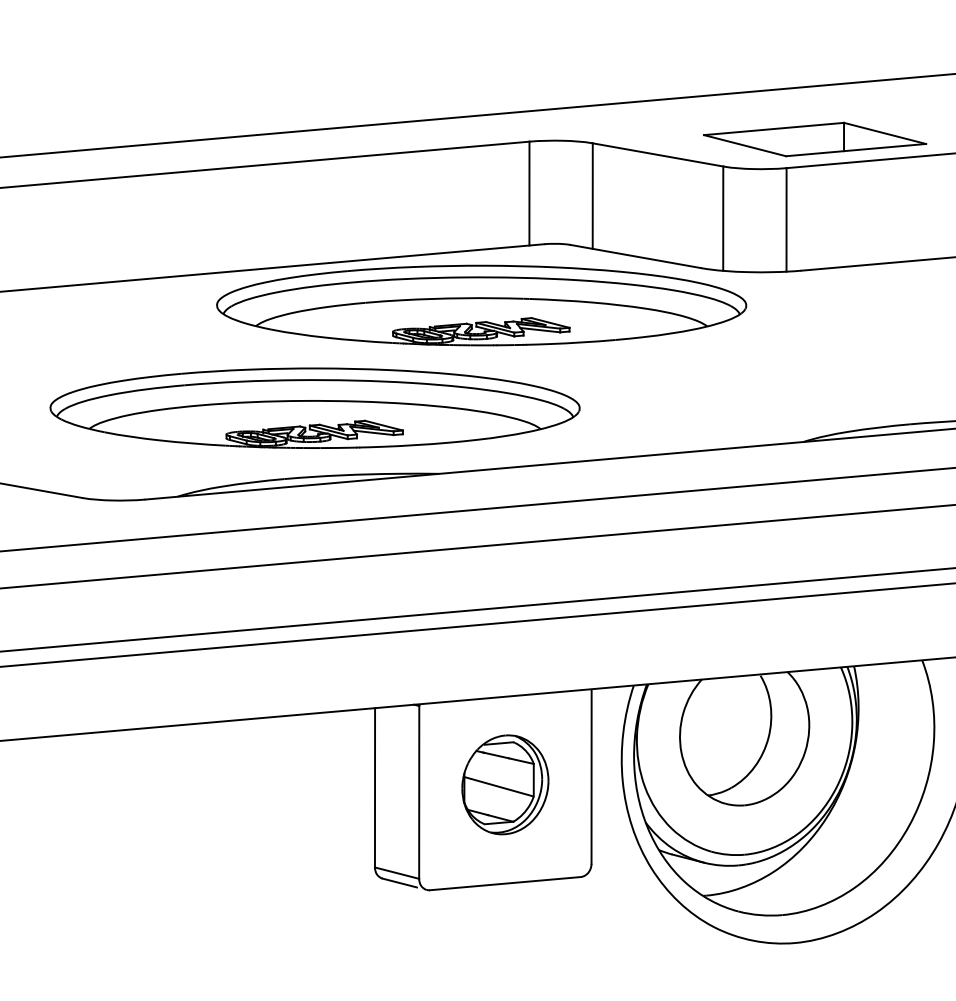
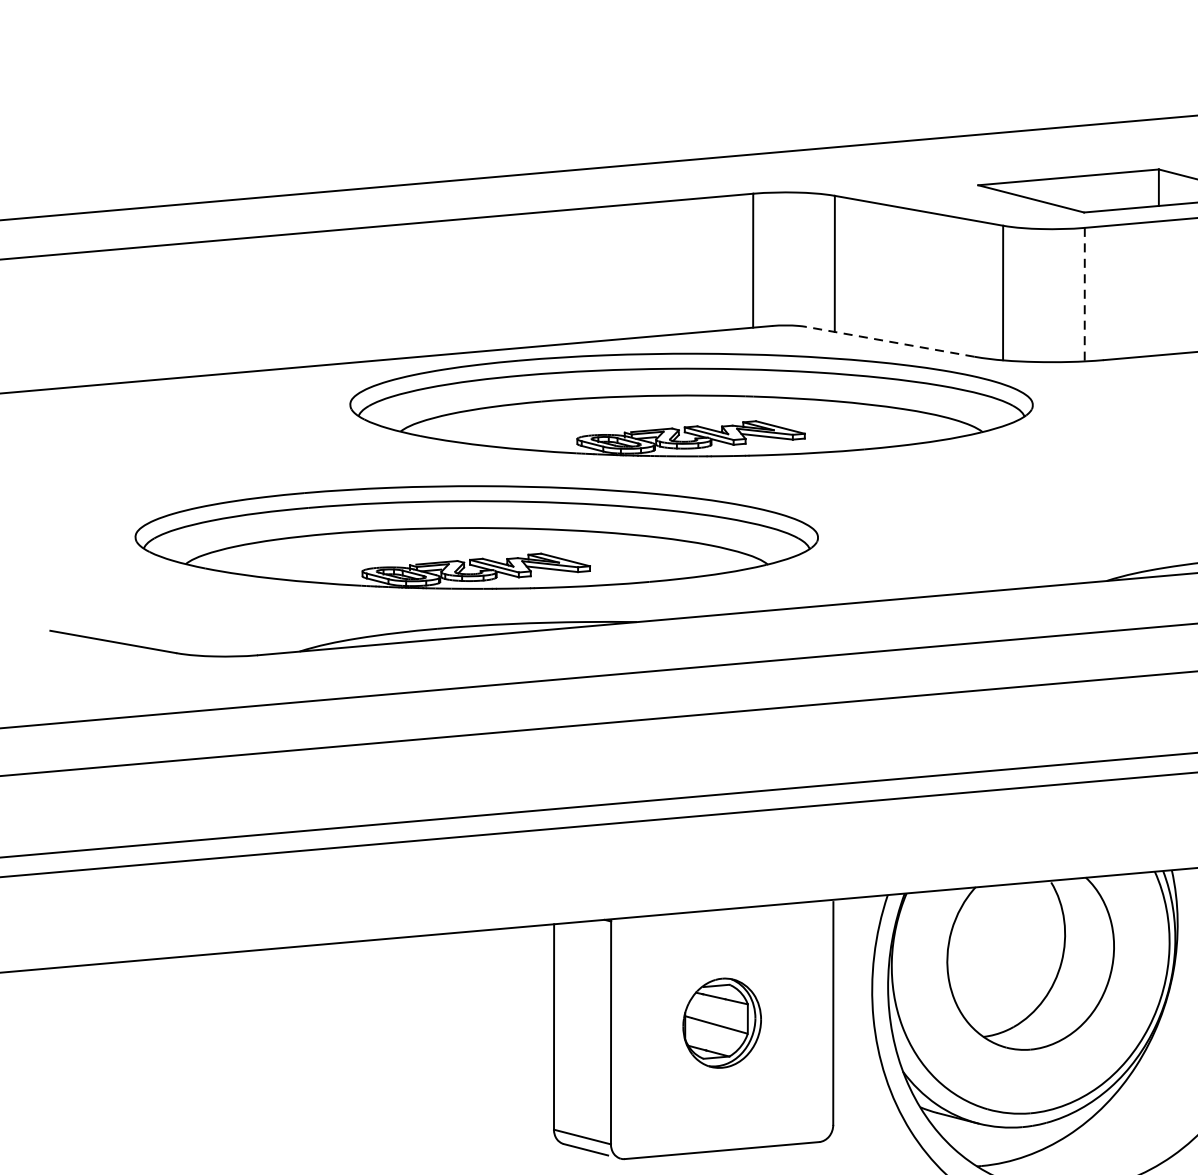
line: (786, 219) -> (1084, 294), solid -> dashed
line: (635, 256) -> (889, 341), solid -> dashed
part: (505, 784) -> (722, 1022), size x0.7

